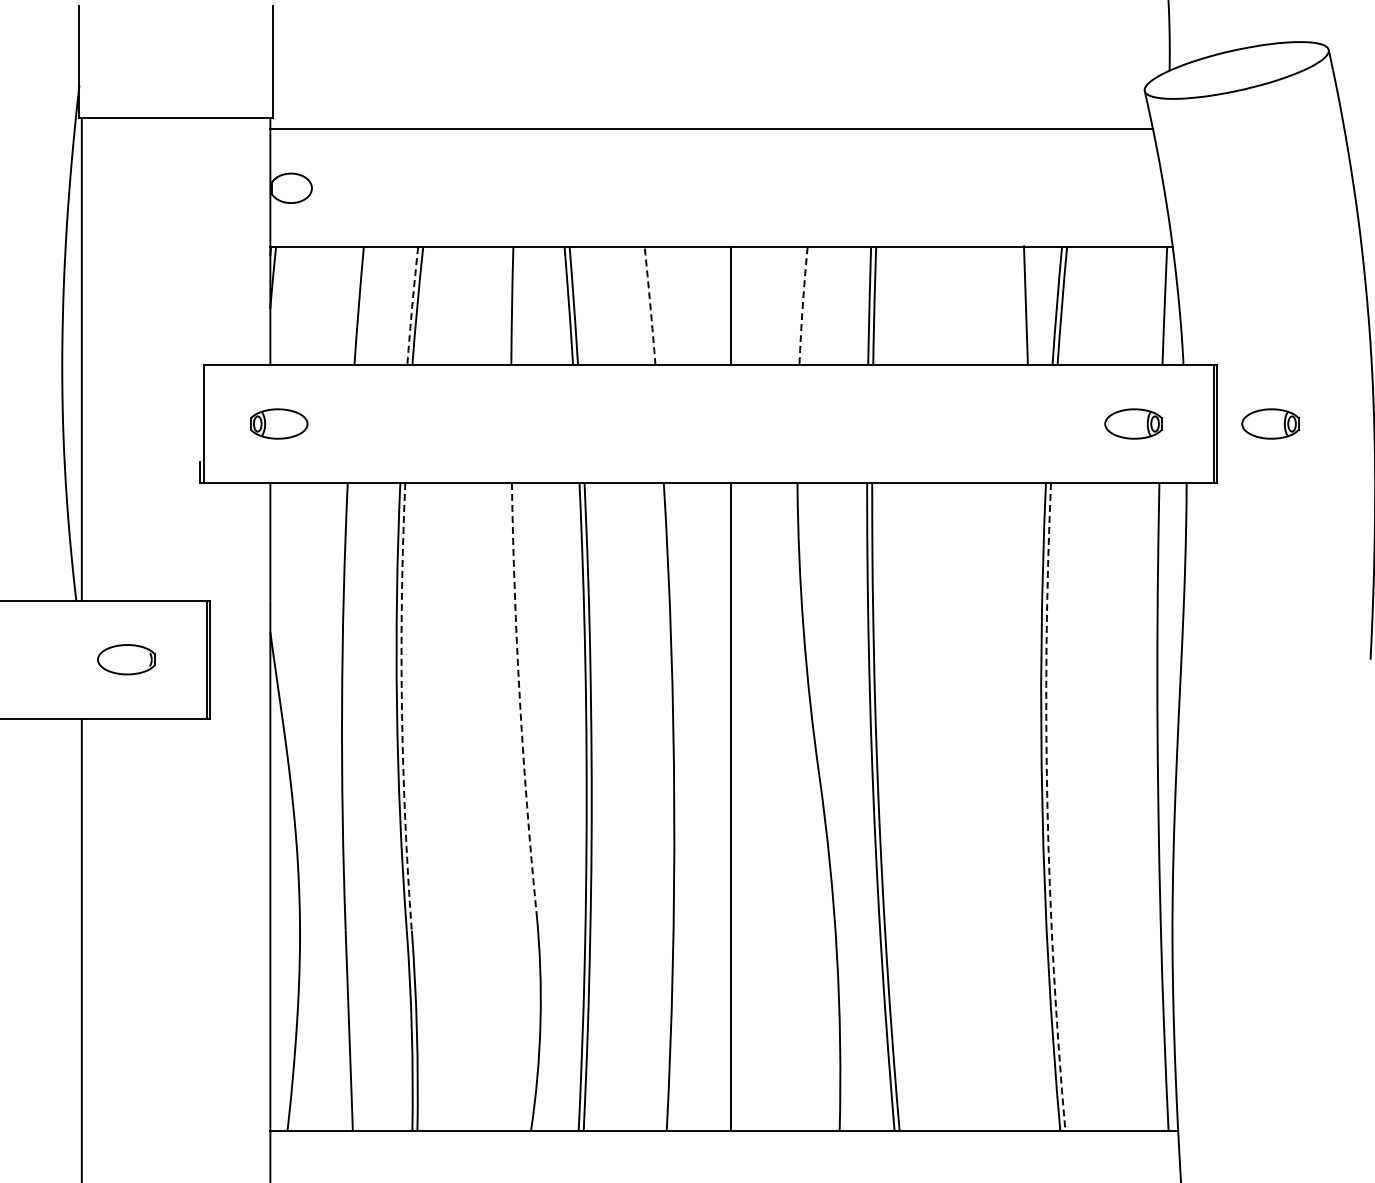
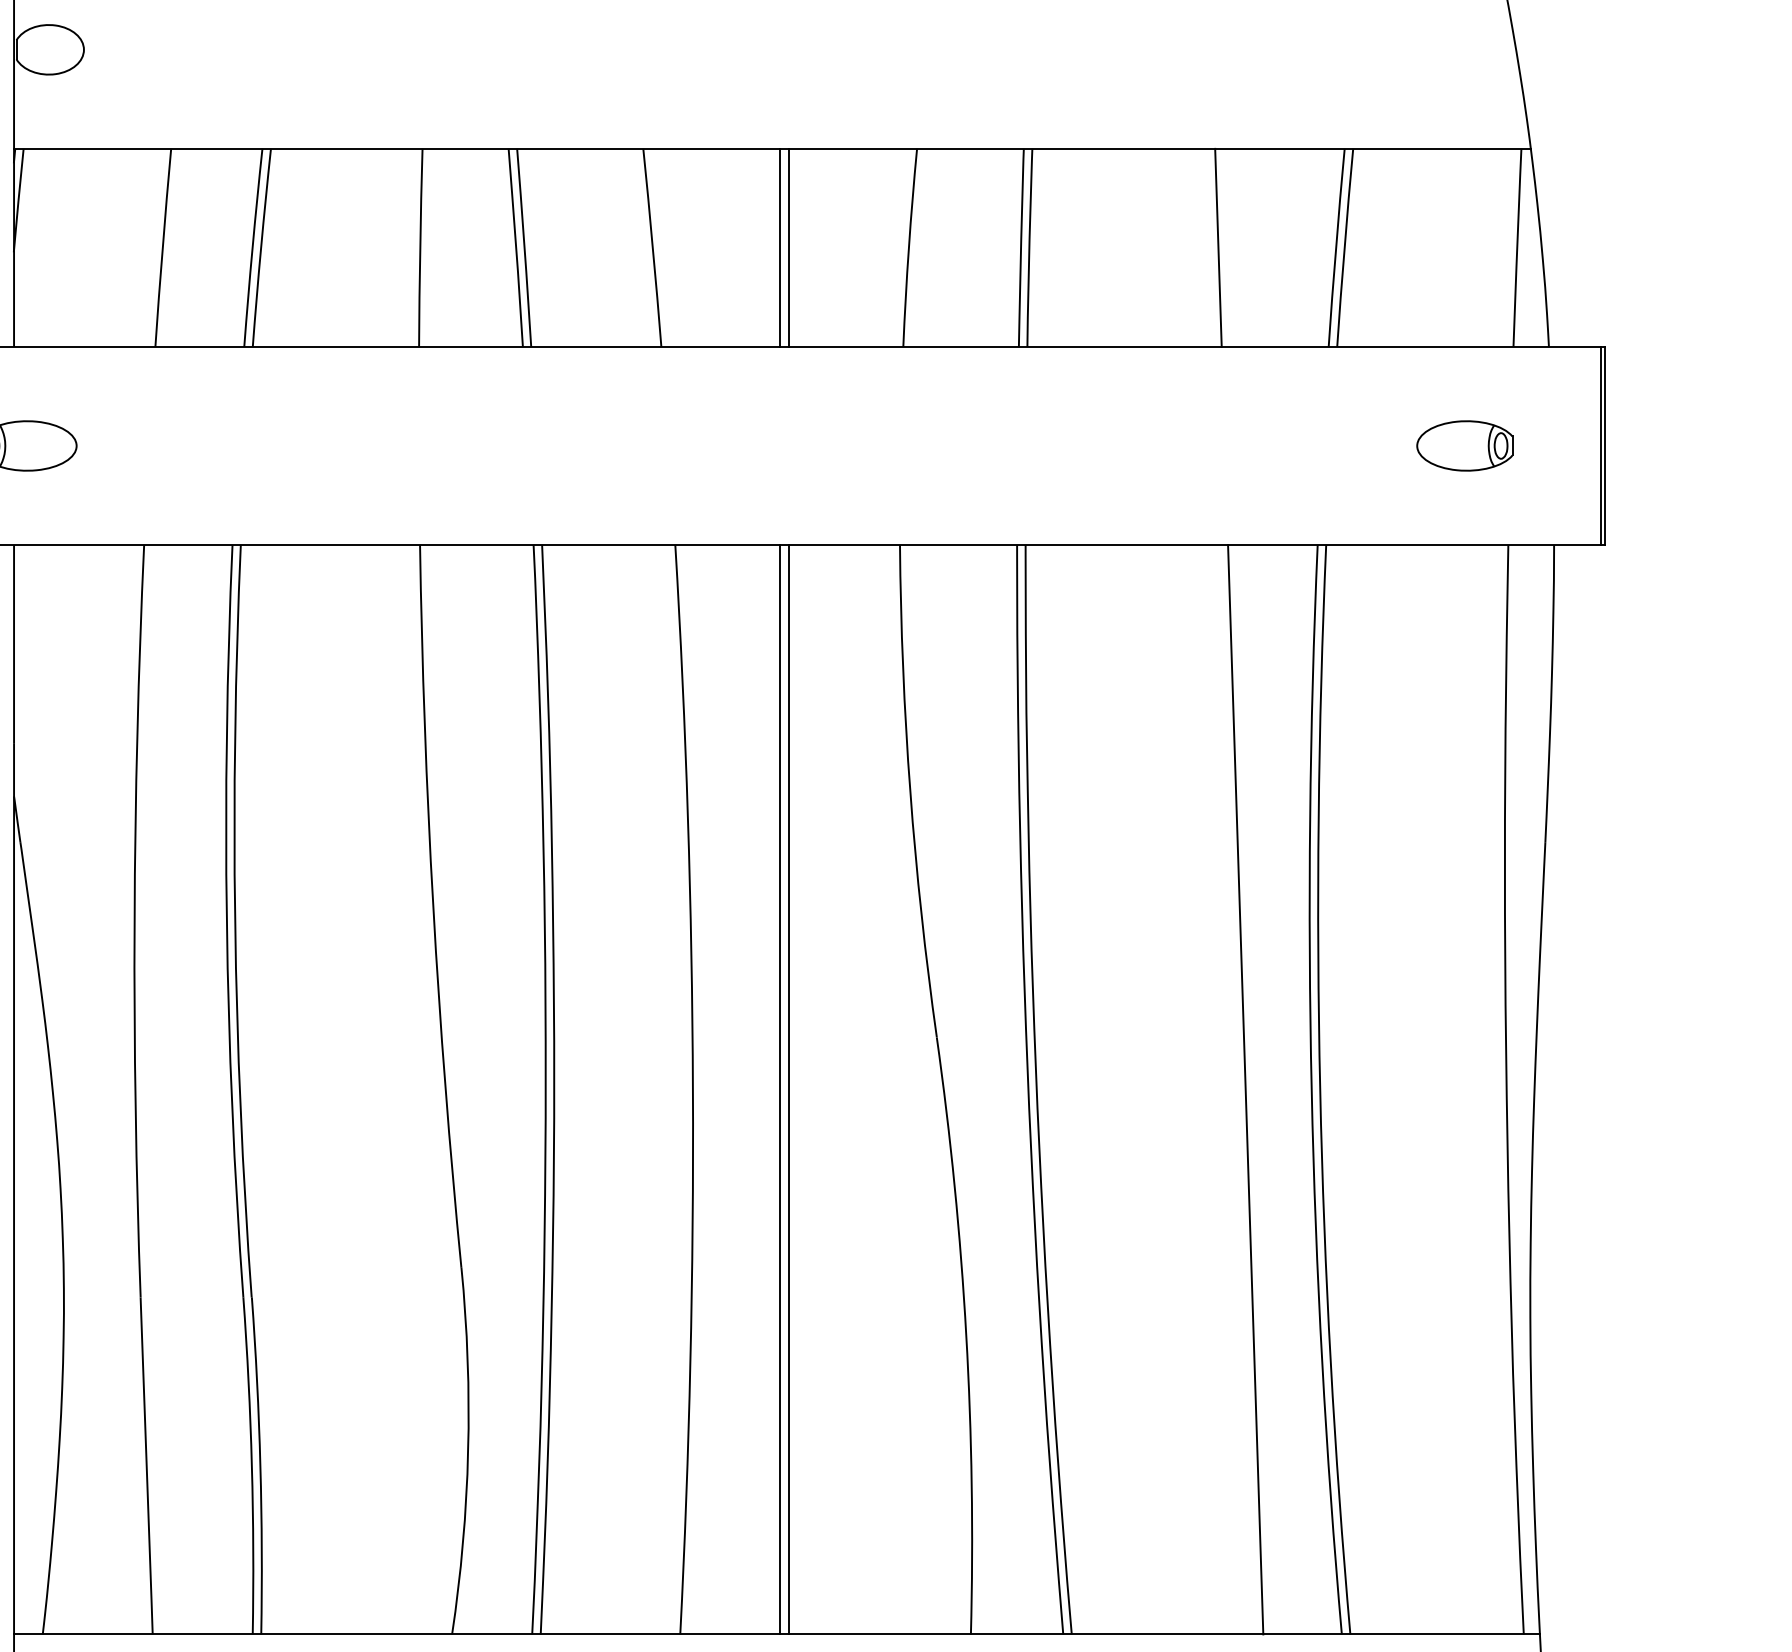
line: (1025, 305) -> (1217, 248), moved
arc: (412, 306) -> (252, 248), dashed -> solid
arc: (650, 306) -> (652, 248), dashed -> solid
line: (726, 306) -> (780, 248), added
arc: (802, 306) -> (908, 248), dashed -> solid
part: (1270, 423) -> (1695, 445), removed
arc: (519, 698) -> (432, 907), dashed -> solid
arc: (401, 706) -> (234, 920), dashed -> solid
line: (726, 806) -> (780, 1088), added
line: (1002, 806) -> (1244, 1088), added
arc: (1047, 807) -> (1320, 1090), dashed -> solid

